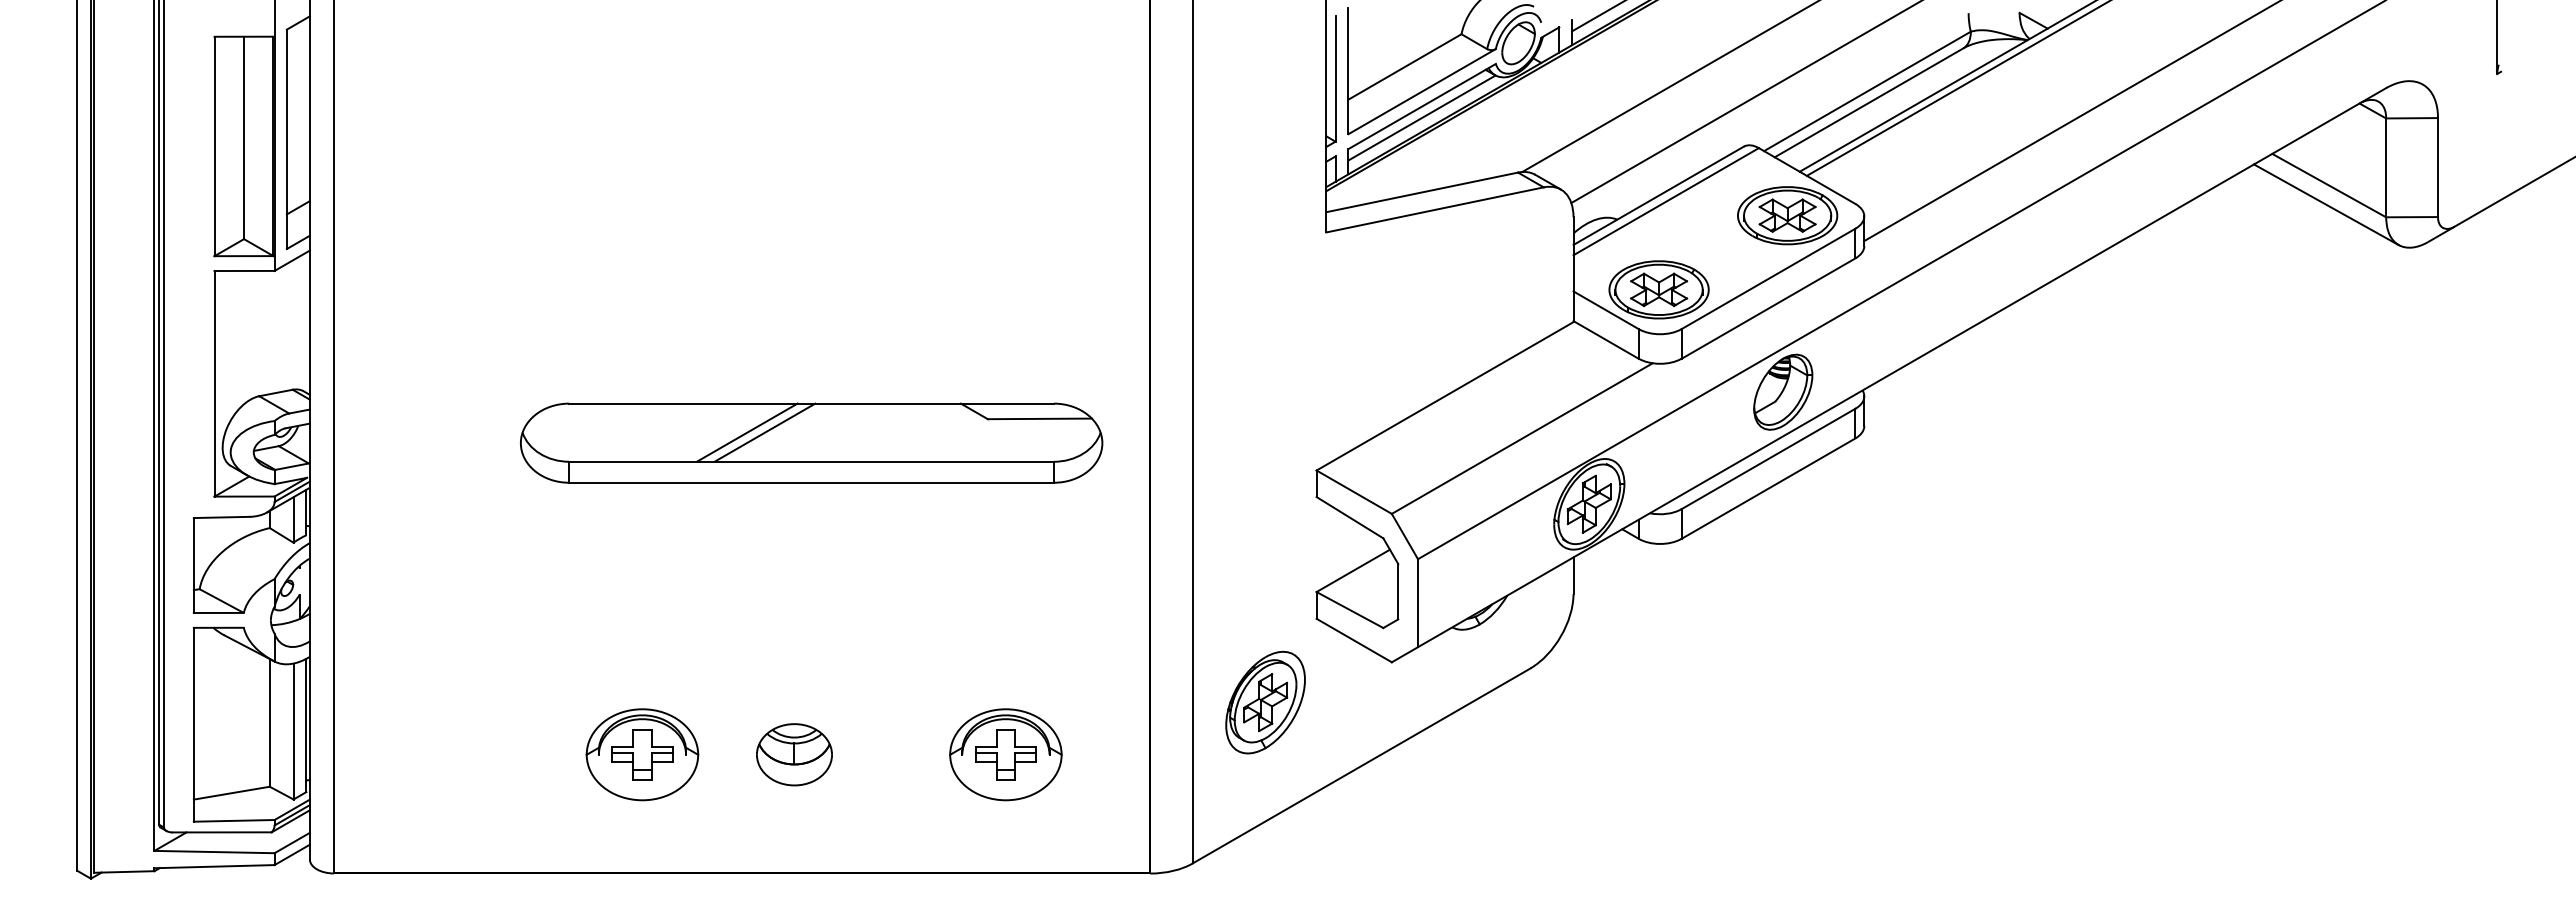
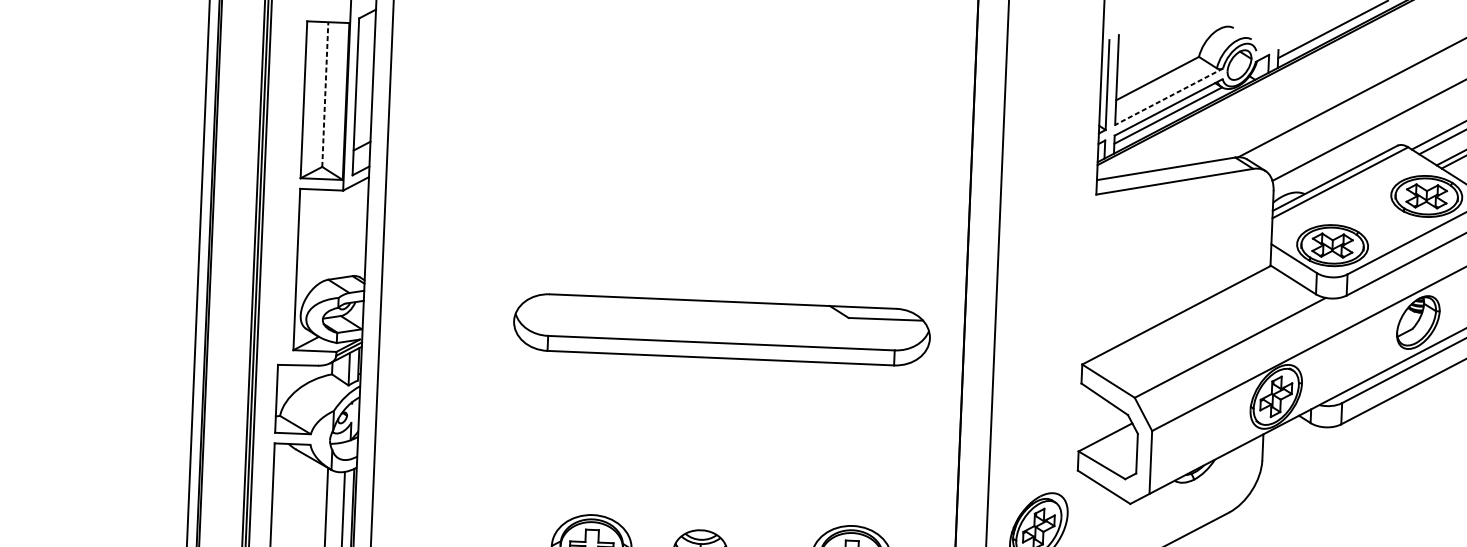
line: (1421, 91) -> (1168, 96), solid -> dashed
line: (244, 137) -> (325, 94), solid -> dashed
line: (746, 432) -> (675, 320), removed
line: (764, 432) -> (688, 320), removed

